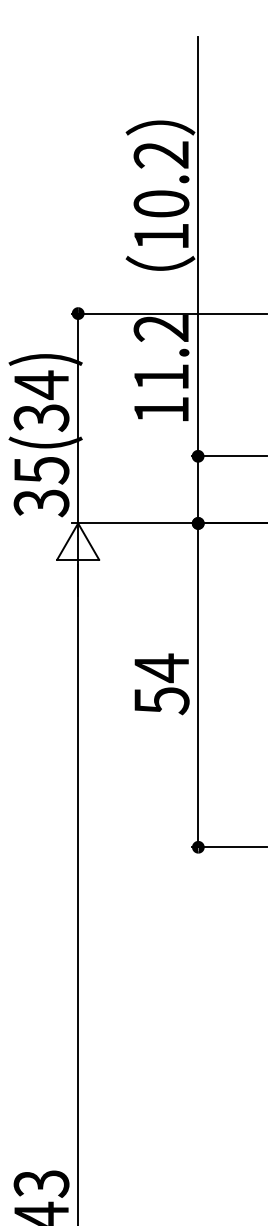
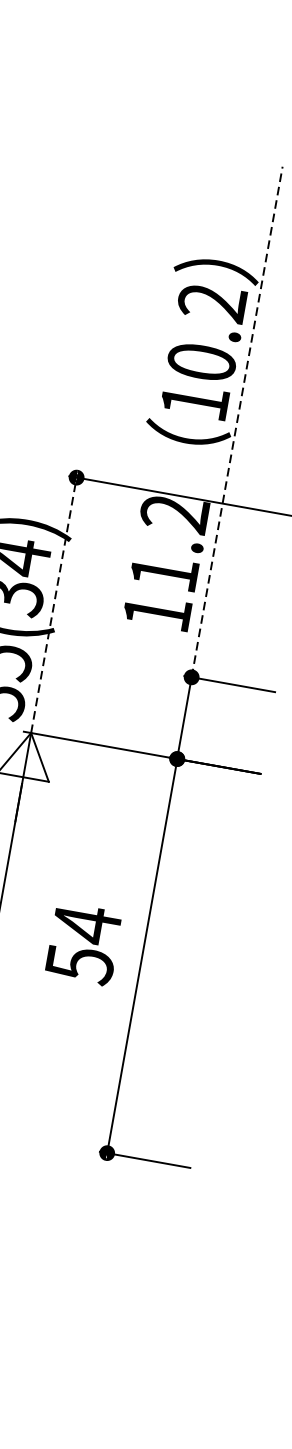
line: (198, 246) -> (237, 422), solid -> dashed
line: (78, 418) -> (54, 605), solid -> dashed
text: (161, 684) -> (83, 944), moved

